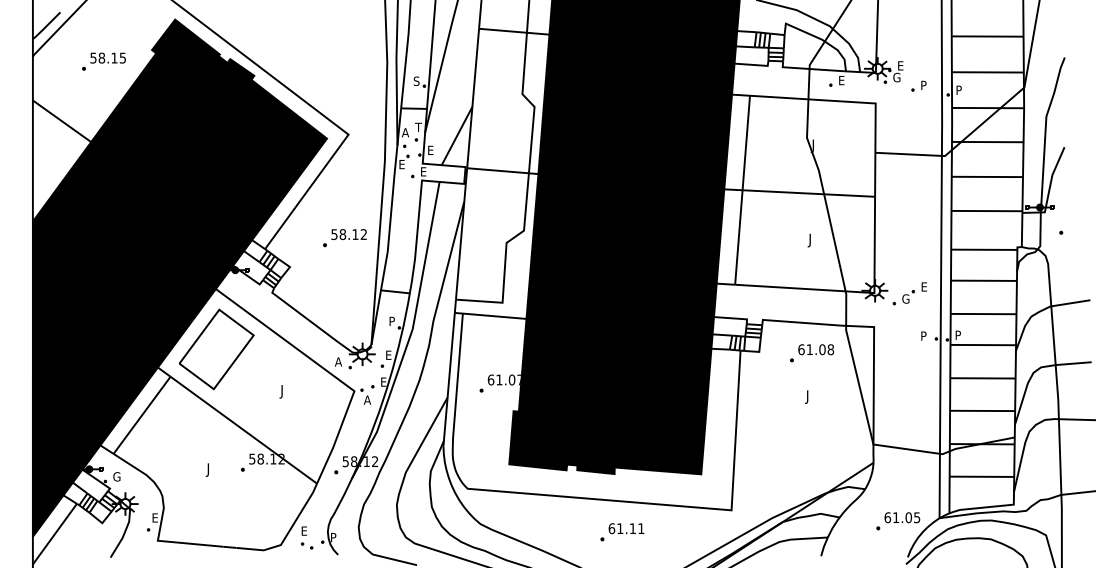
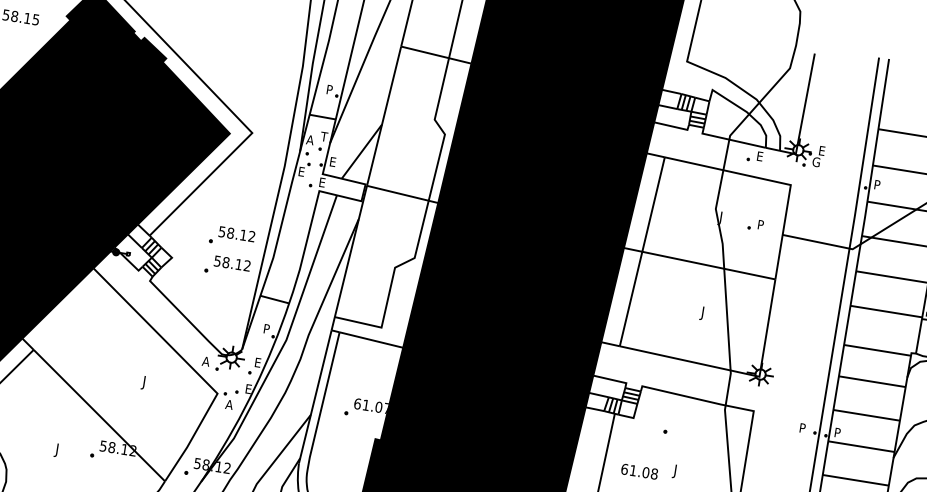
text: (416, 81) -> (329, 90), S -> P
part: (918, 85) -> (755, 224), moved
part: (344, 267) -> (227, 266), added
part: (909, 293) -> (794, 382), removed
part: (216, 349) -> (84, 329), removed
text: (816, 349) -> (639, 471), moved

